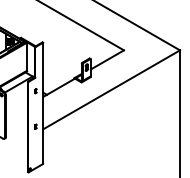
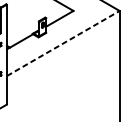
line: (111, 89) -> (63, 43), solid -> dashed

